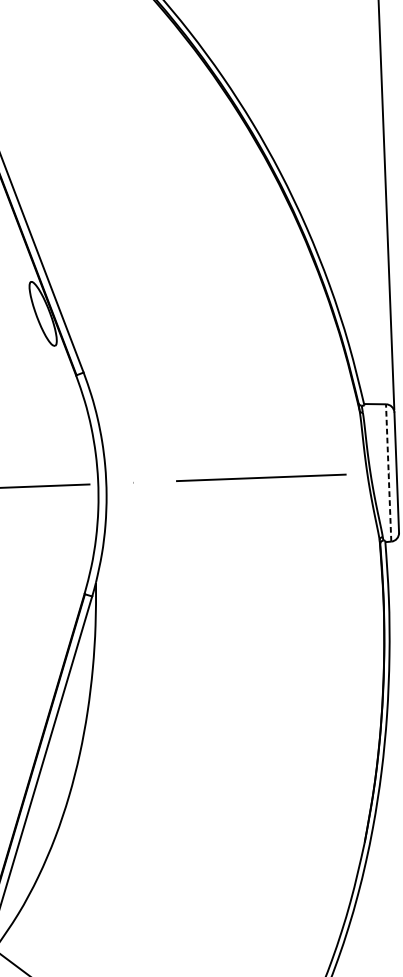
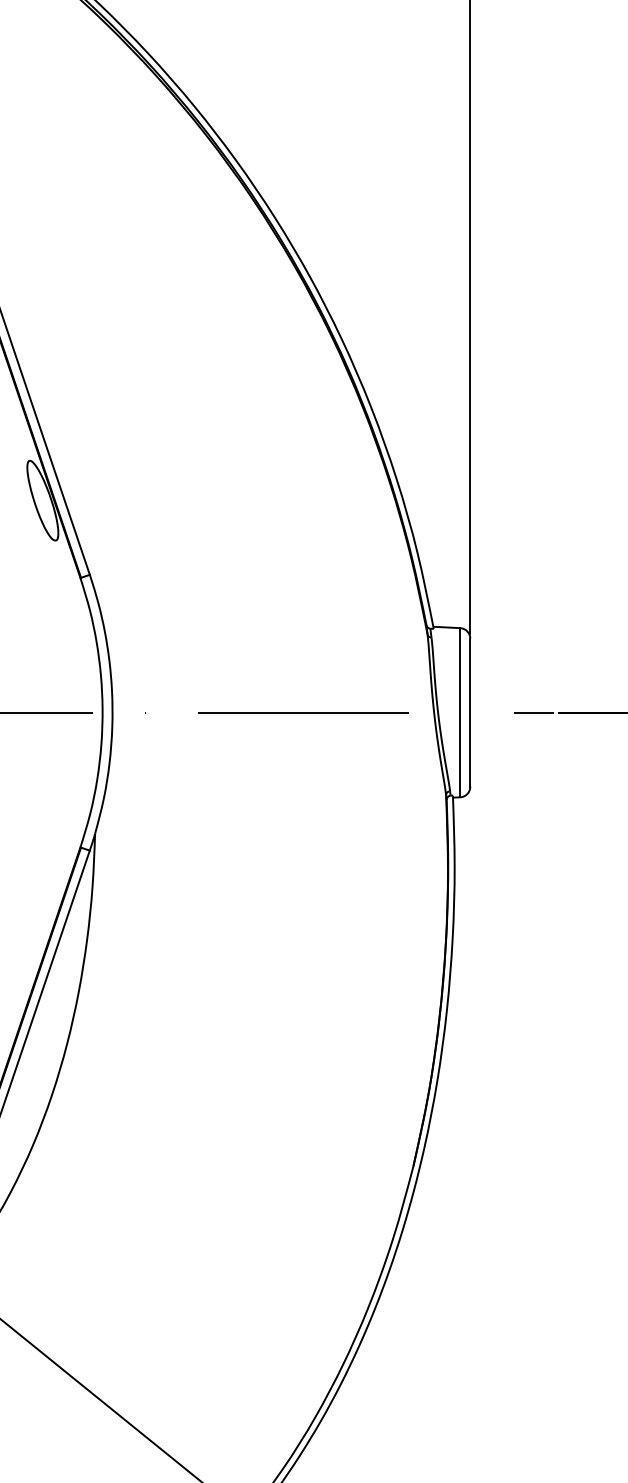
line: (388, 472) -> (460, 712), dashed -> solid

